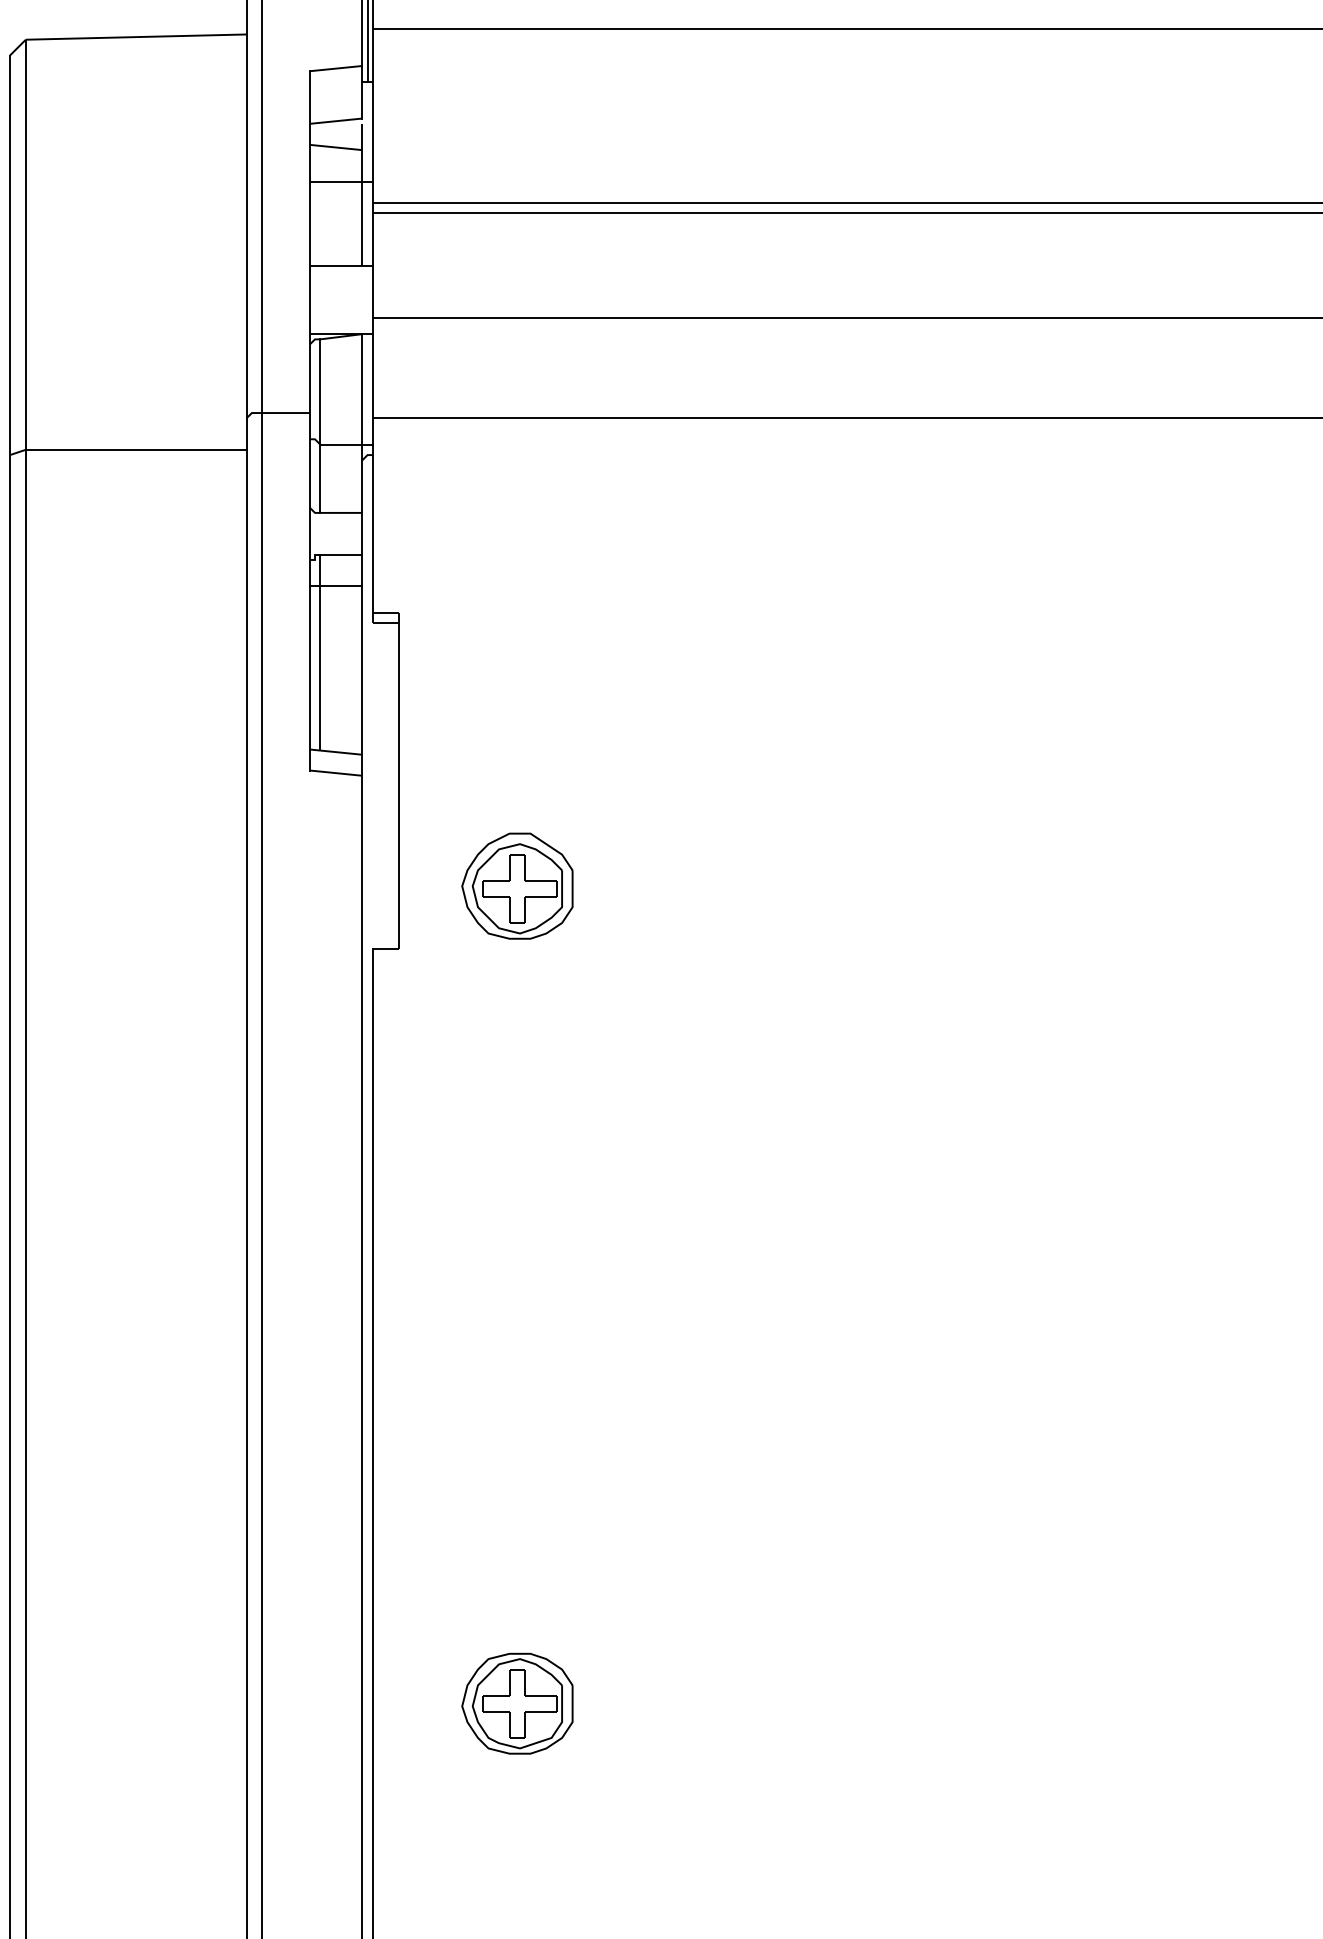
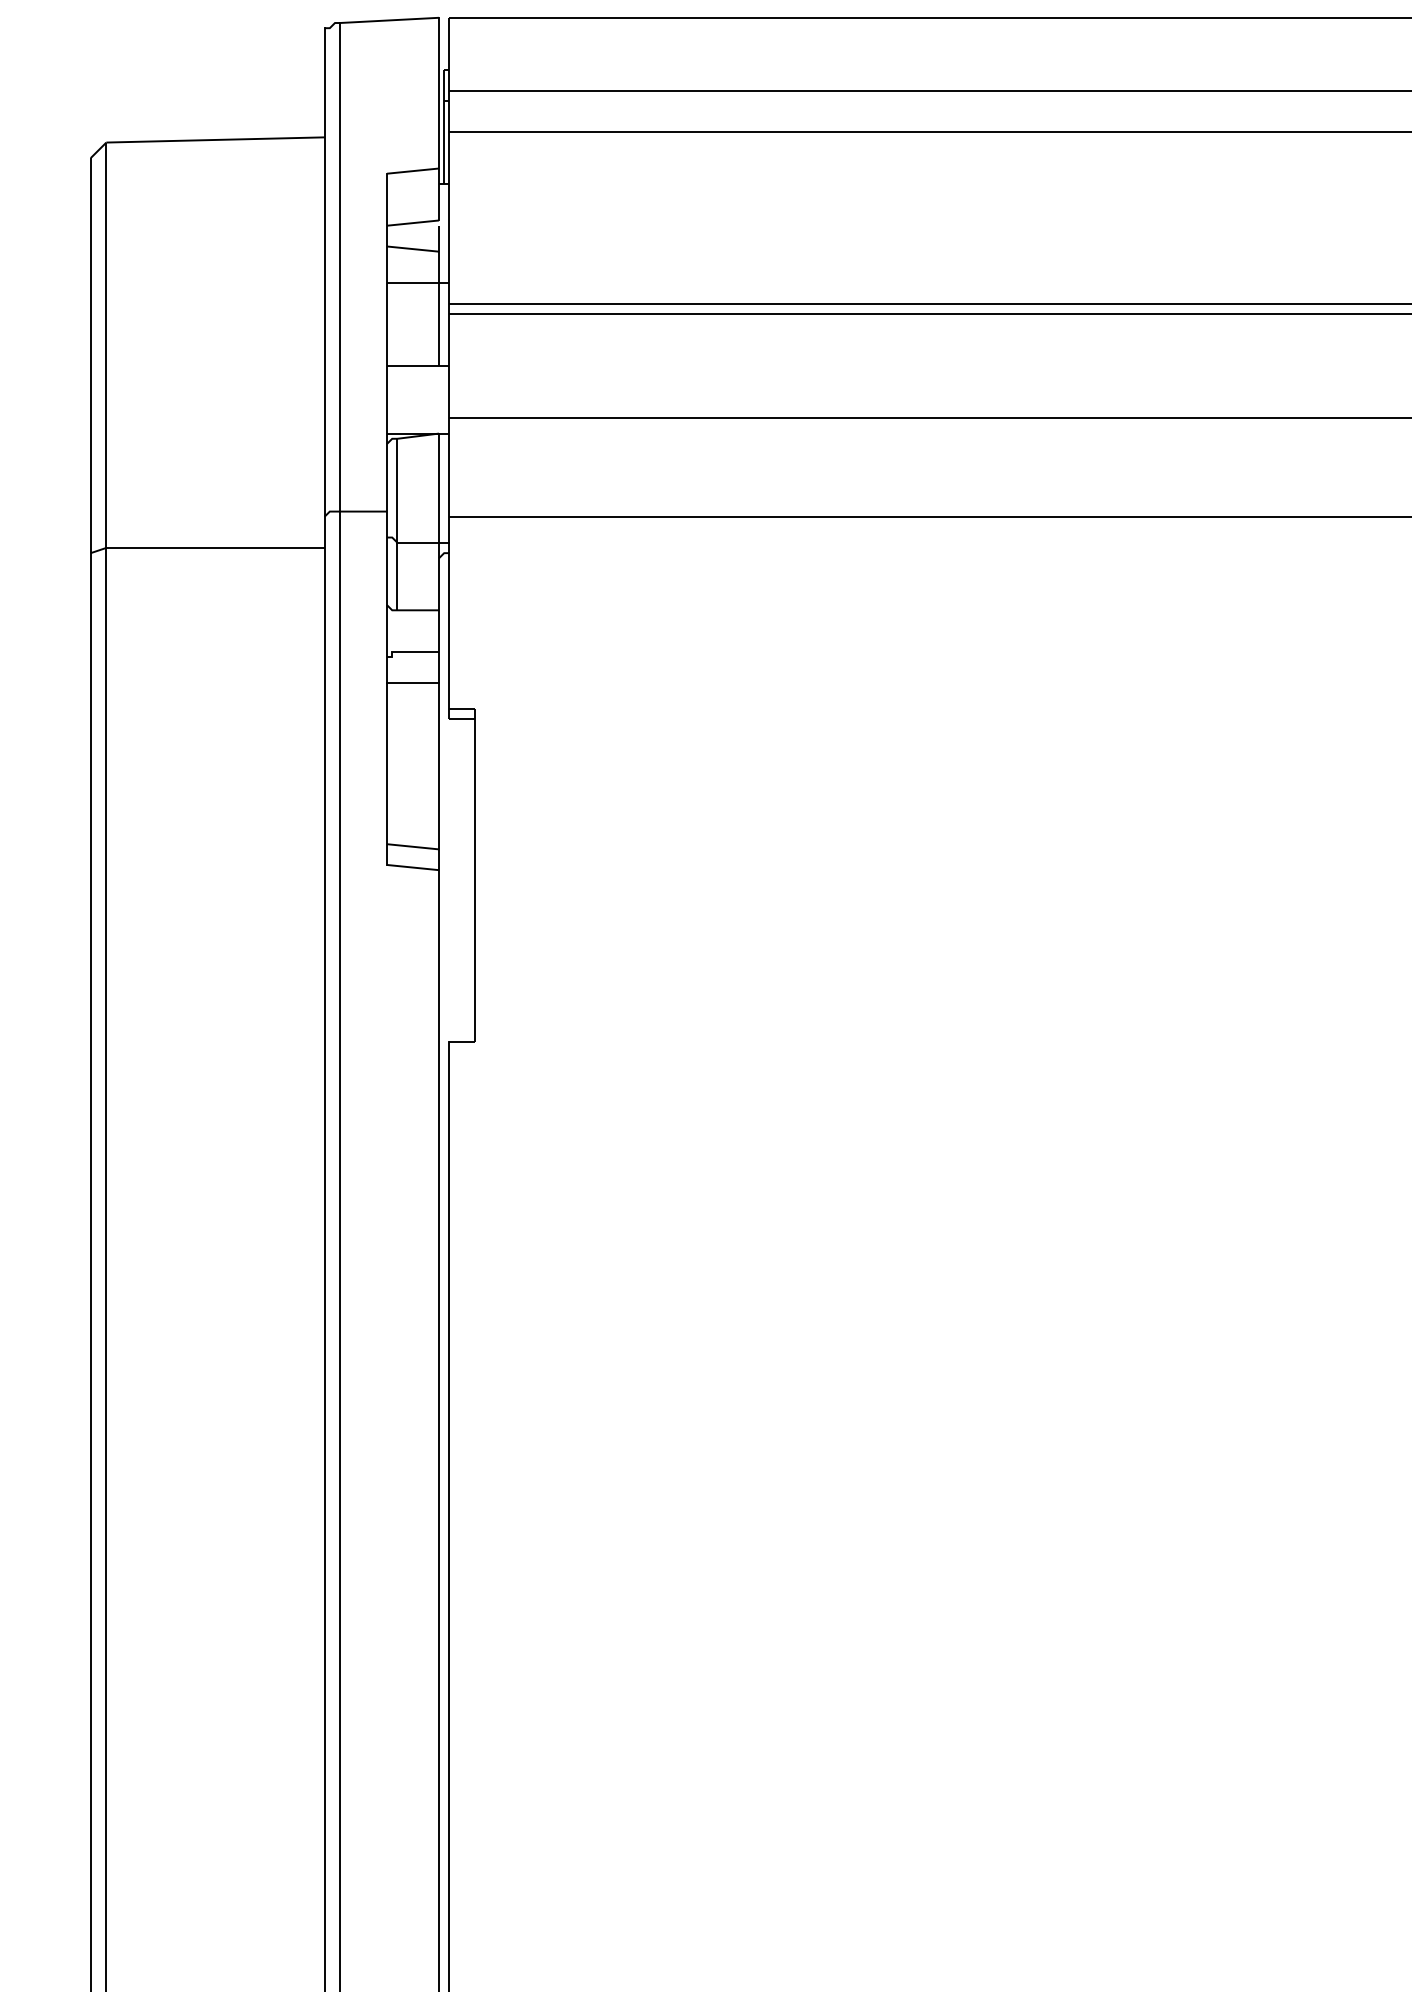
line: (320, 651) -> (397, 747), removed
part: (516, 886) -> (591, 979), removed
part: (516, 1703) -> (591, 1787), removed

